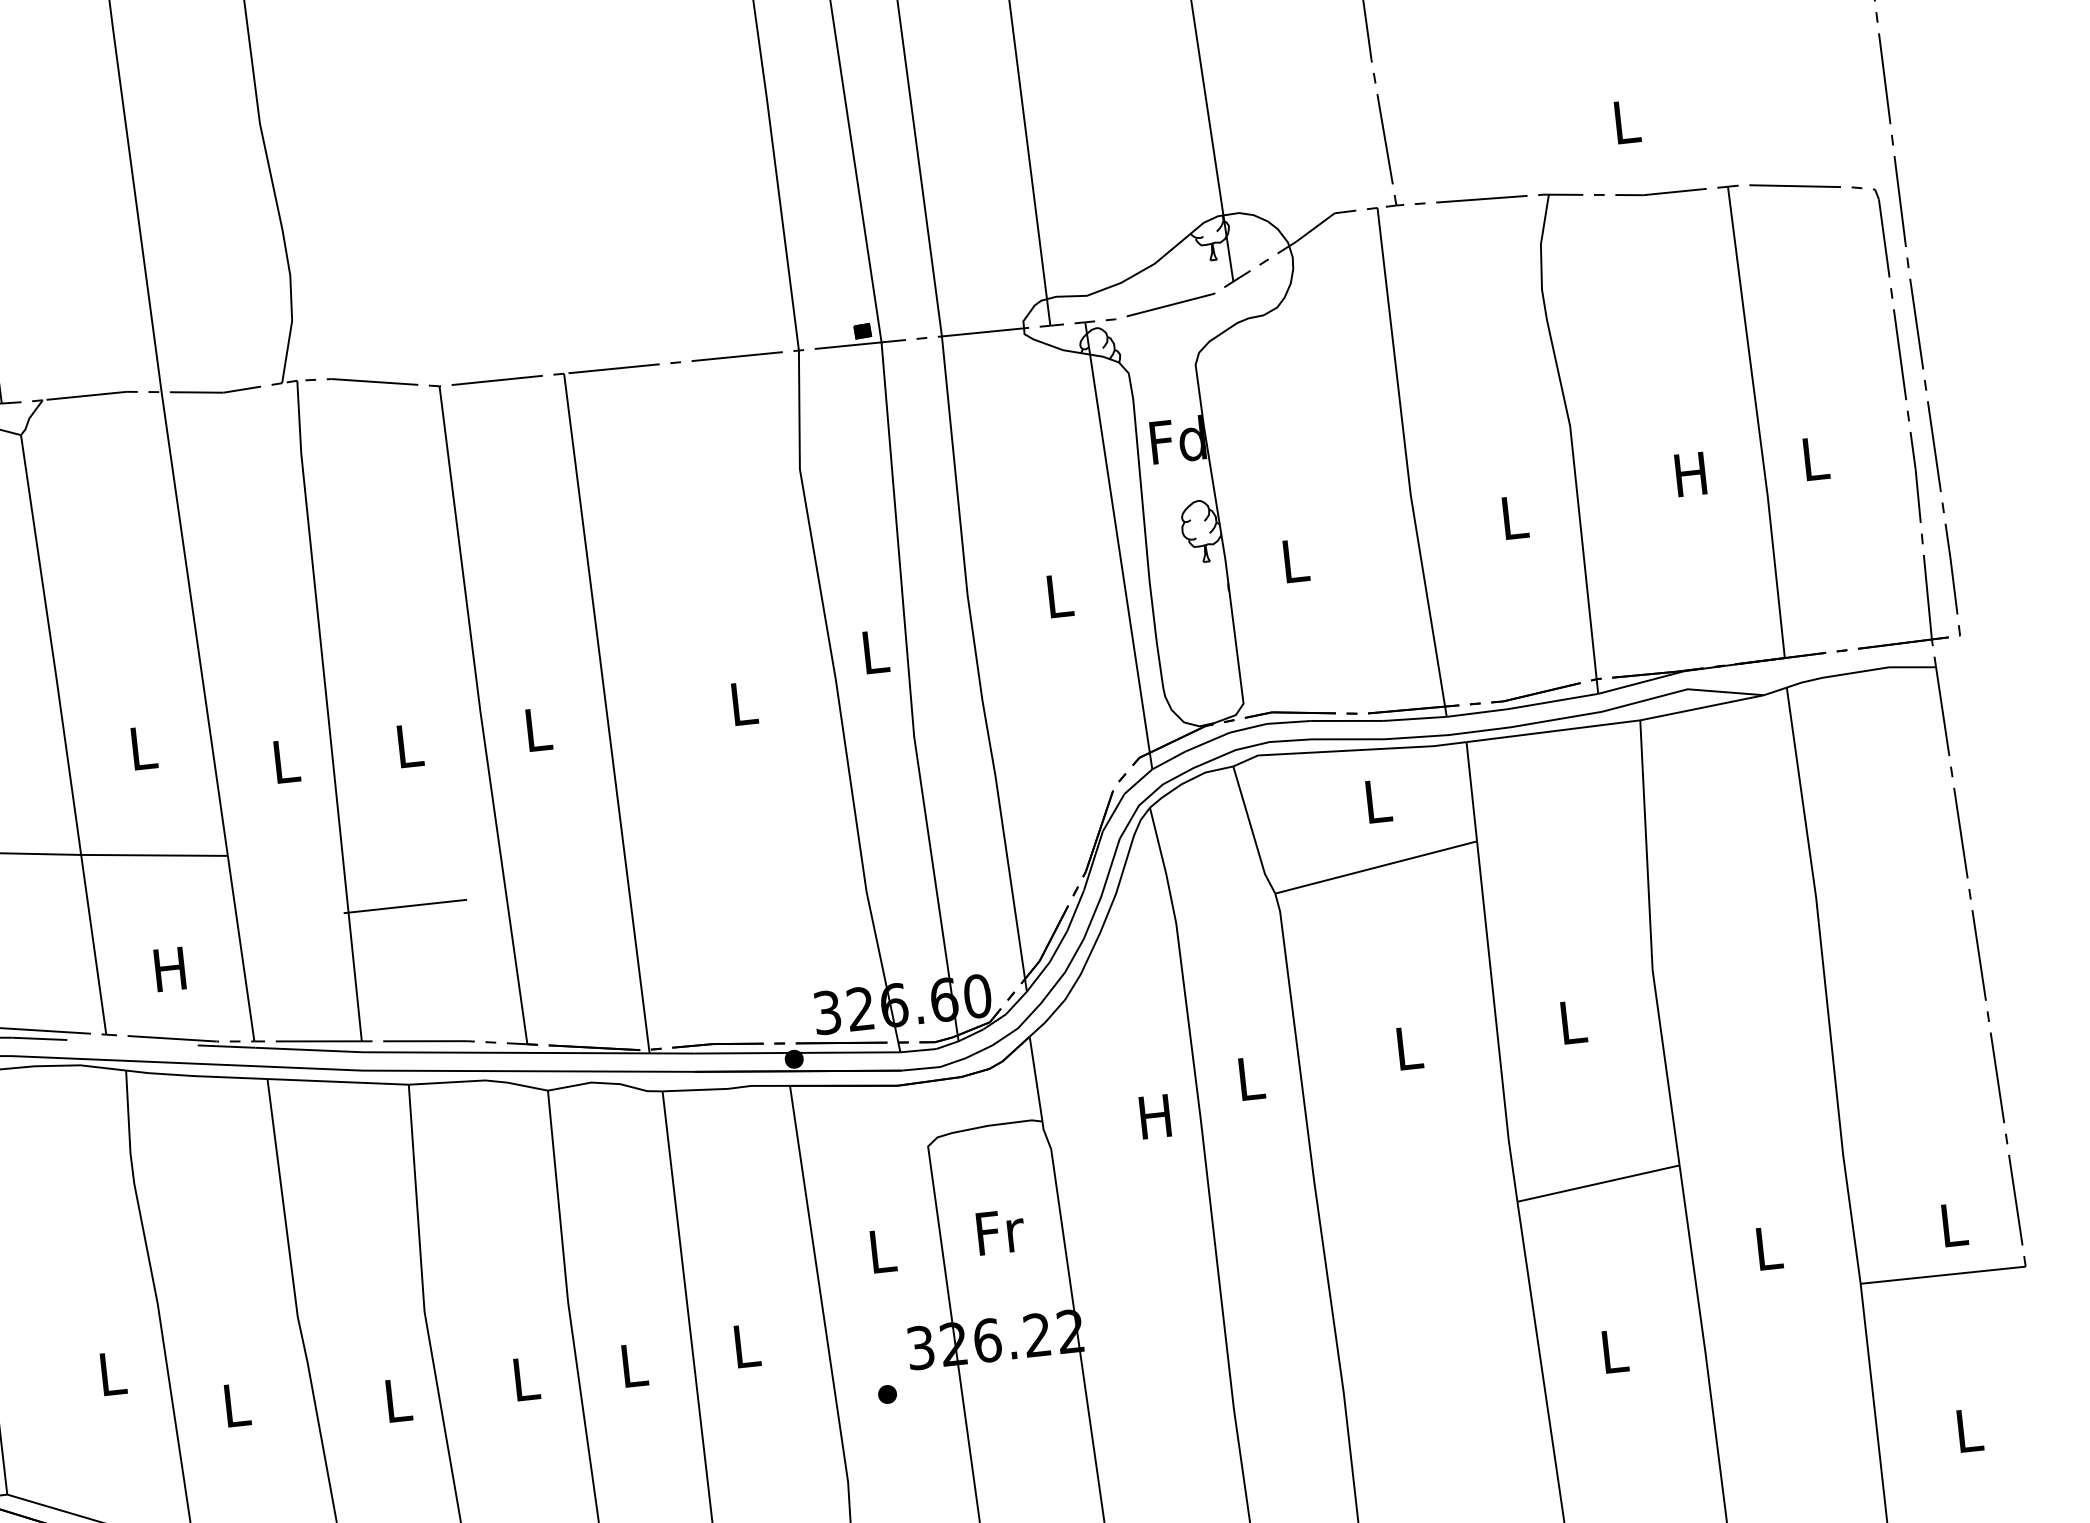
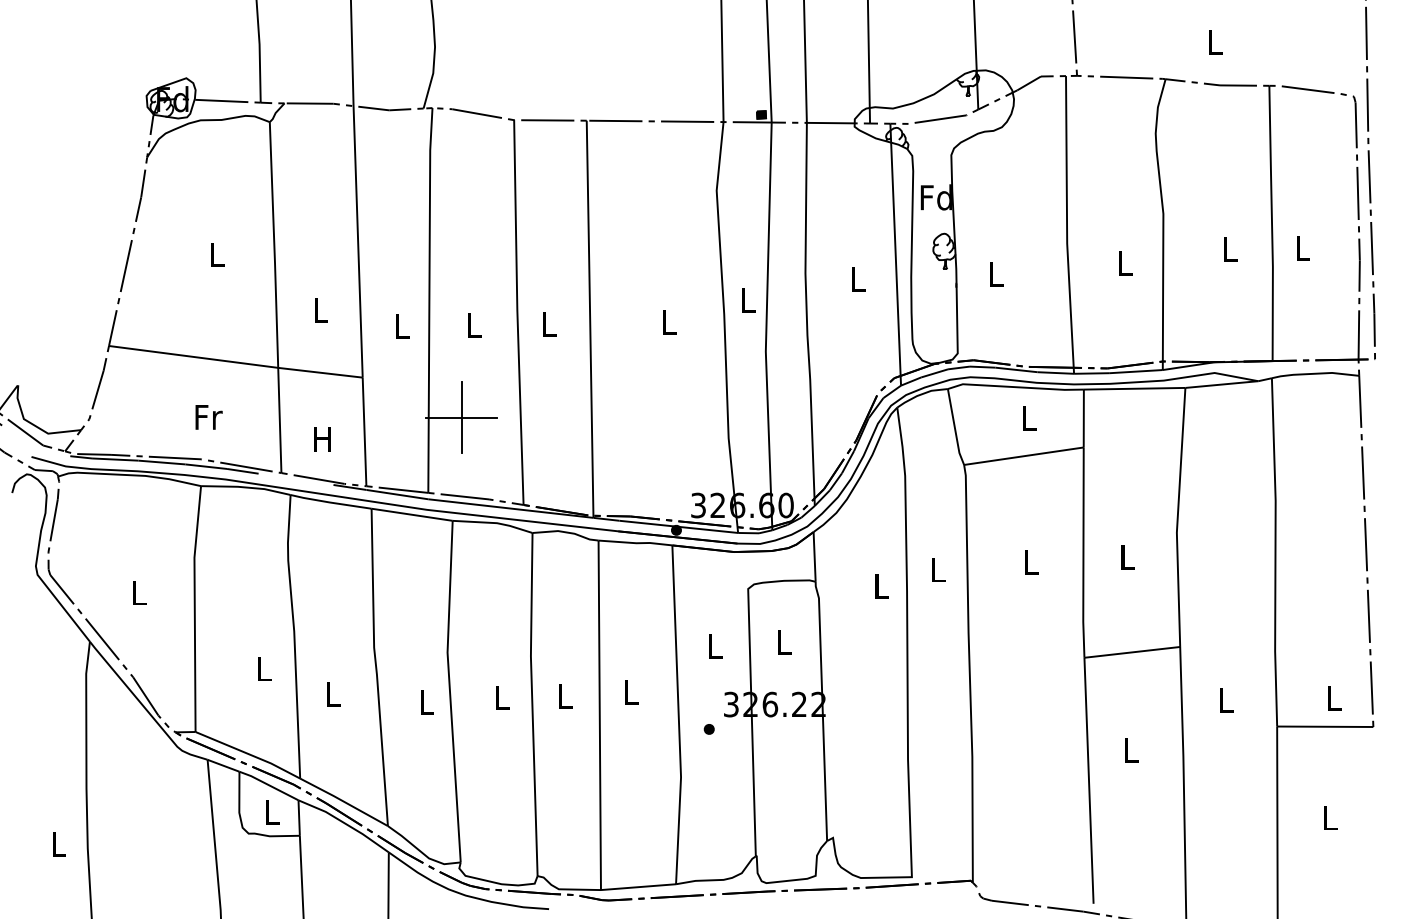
text: (1690, 474) -> (1229, 249), H -> L
line: (404, 905) -> (461, 417), added
text: (1156, 1117) -> (881, 586), H -> L
text: (1000, 1231) -> (784, 642), Fr -> L

